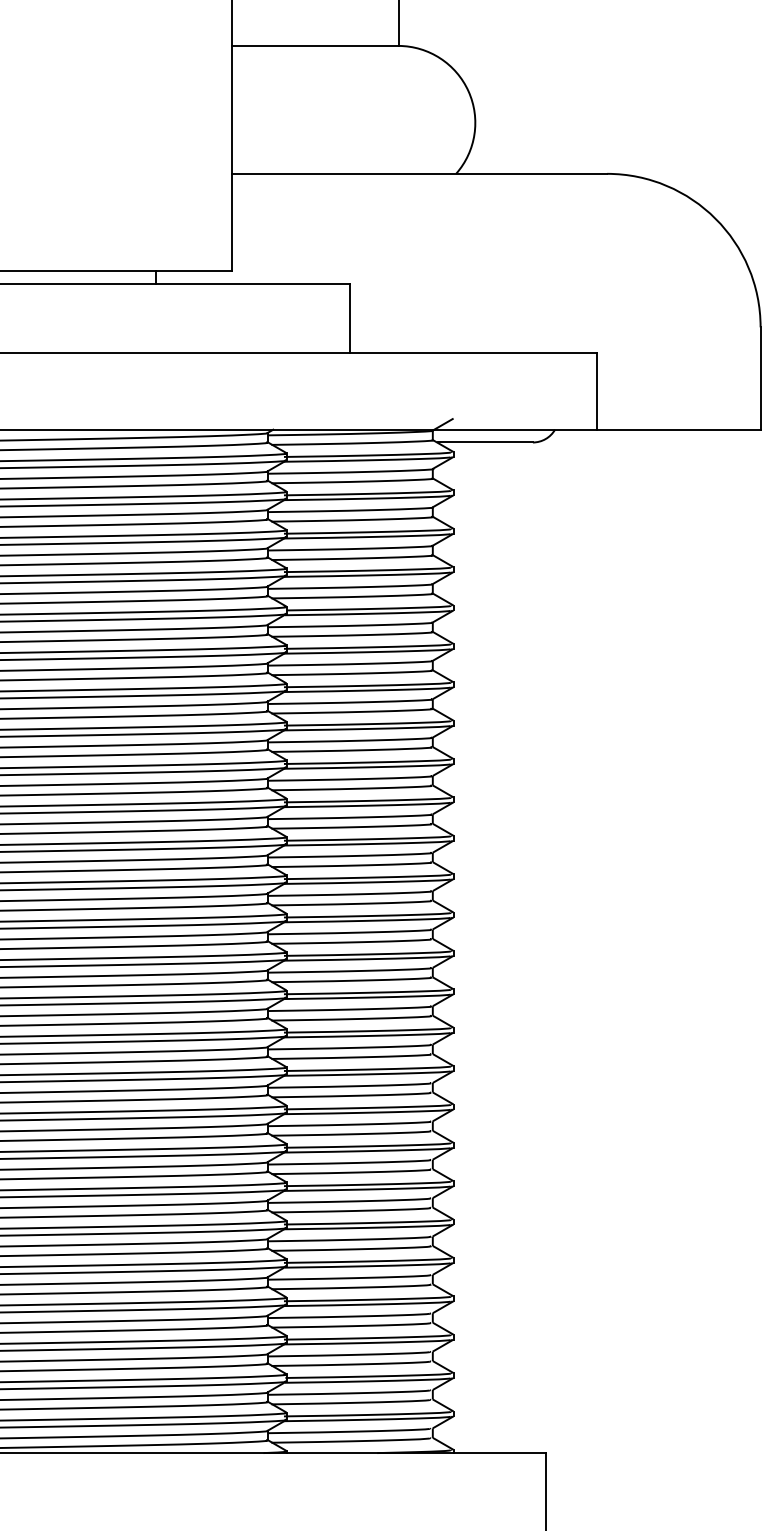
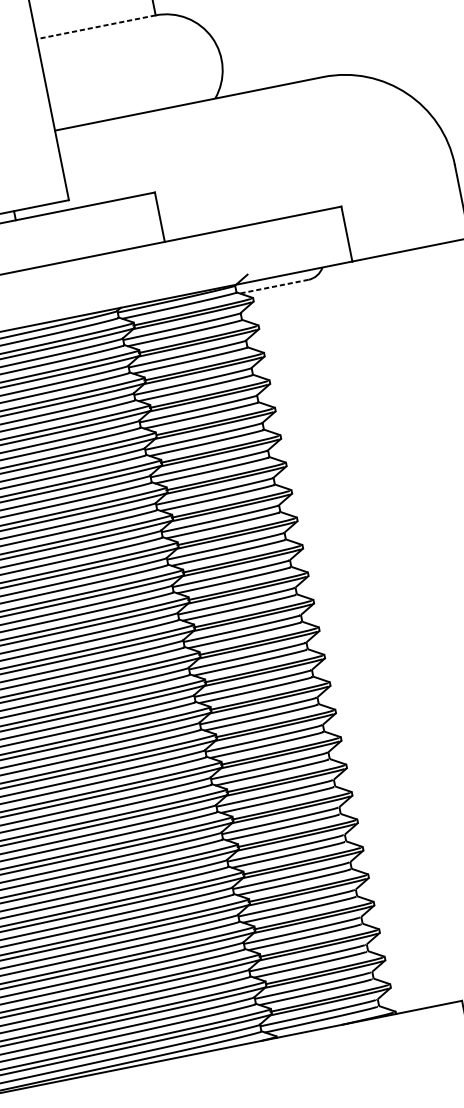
line: (314, 45) -> (95, 27), solid -> dashed
line: (485, 442) -> (274, 286), solid -> dashed

